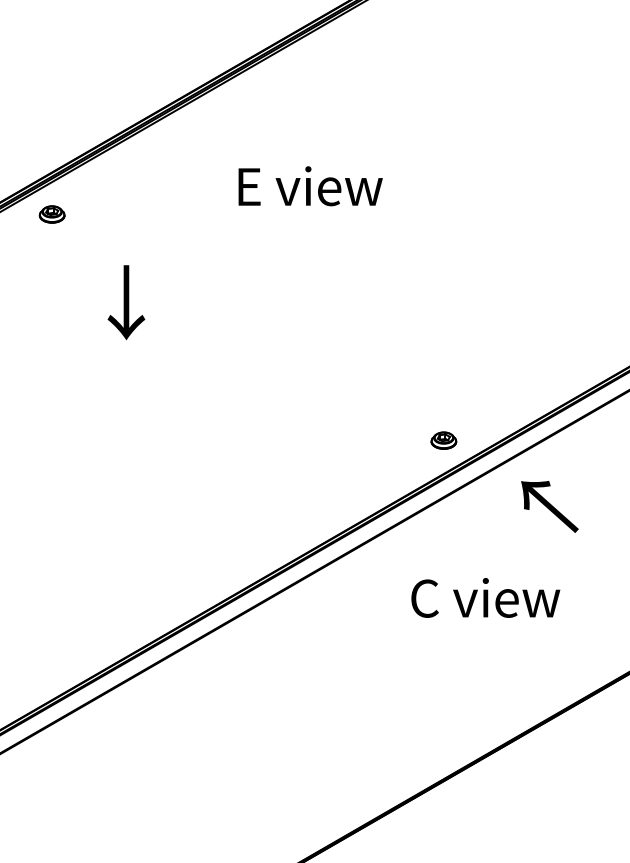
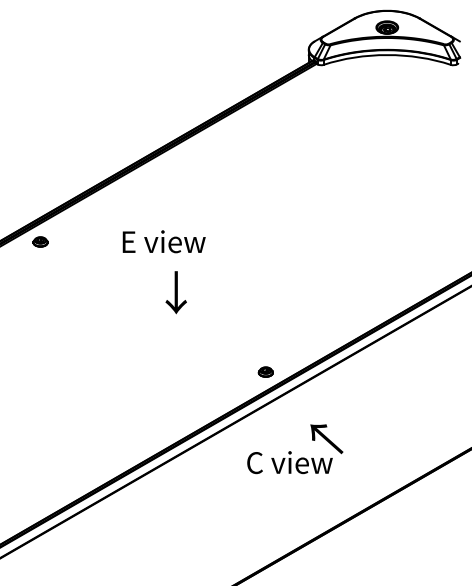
text: (309, 185) -> (163, 241), moved
text: (125, 302) -> (175, 292), moved
text: (549, 507) -> (326, 439), moved

